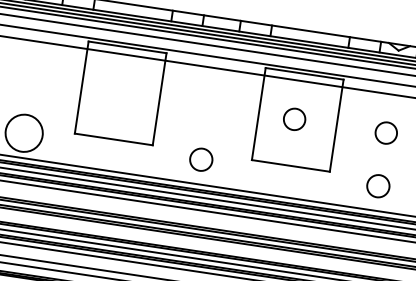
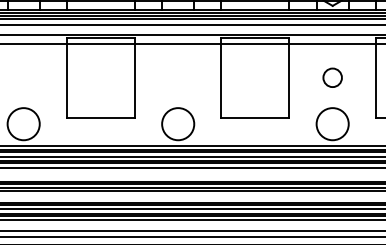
circle: (294, 118) -> (252, 77), removed
circle: (201, 160) -> (178, 124), size x1.67
circle: (378, 186) -> (332, 124), size x1.67

